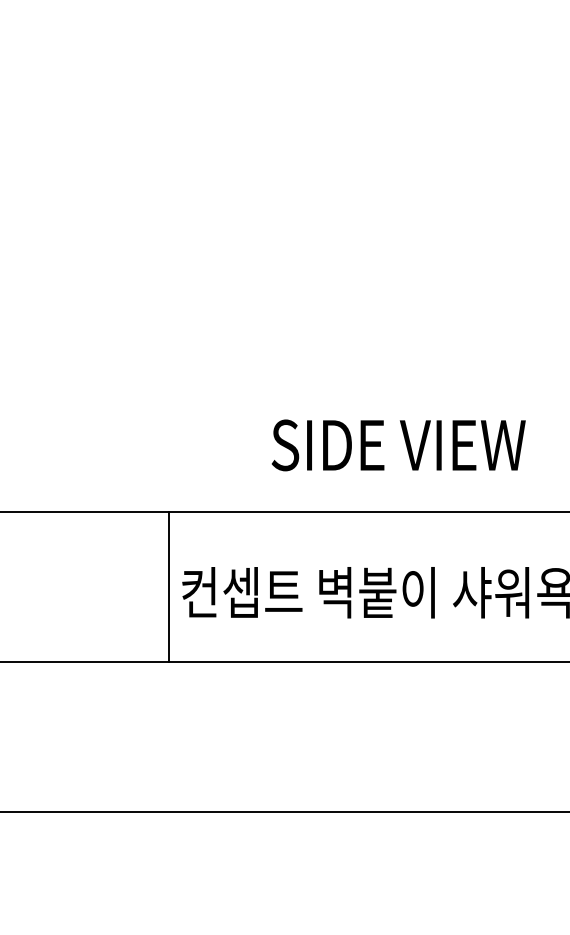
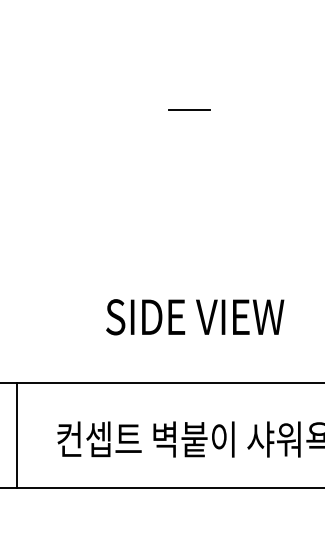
line: (370, 123) -> (189, 110), added
text: (398, 445) -> (195, 317), moved
line: (168, 586) -> (16, 435), moved

